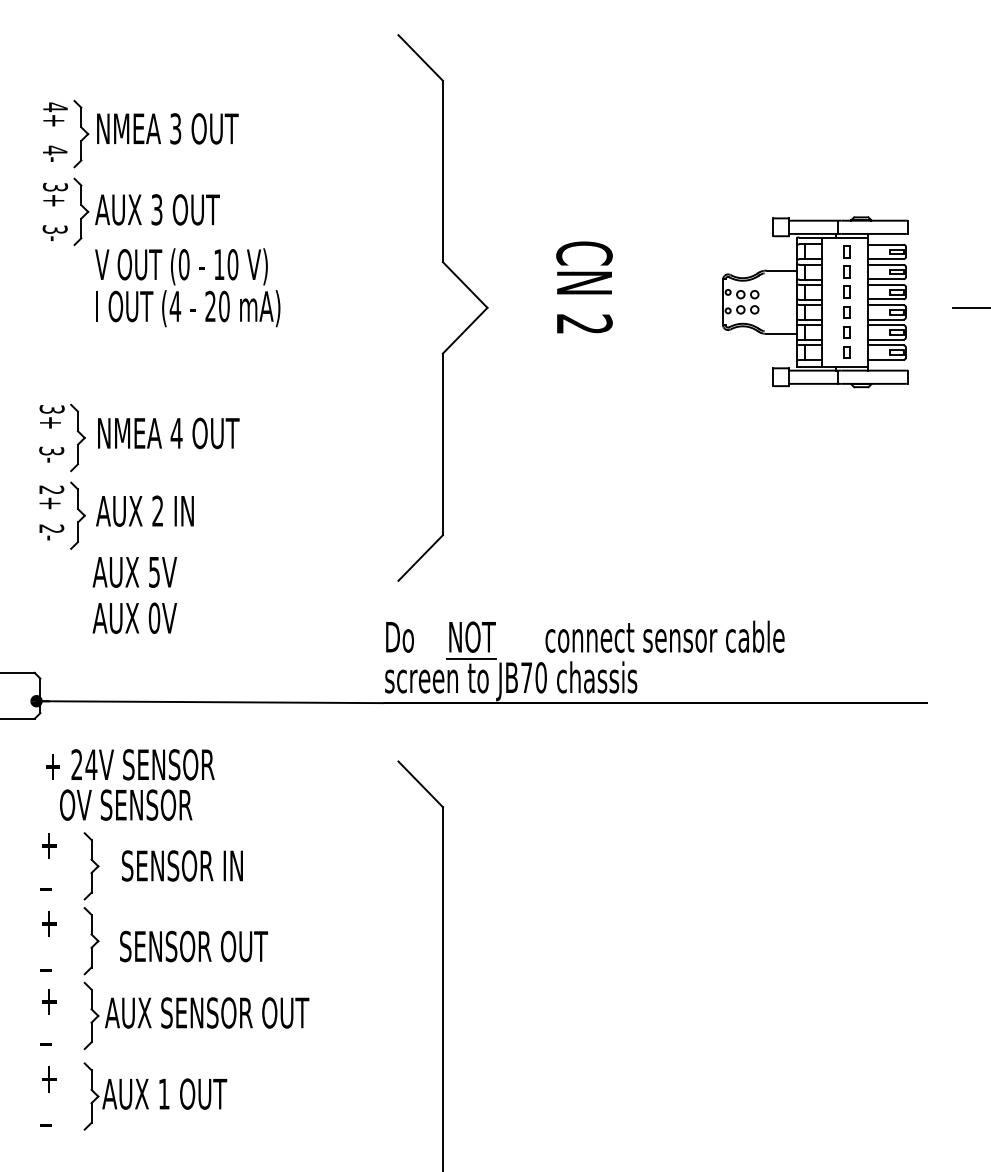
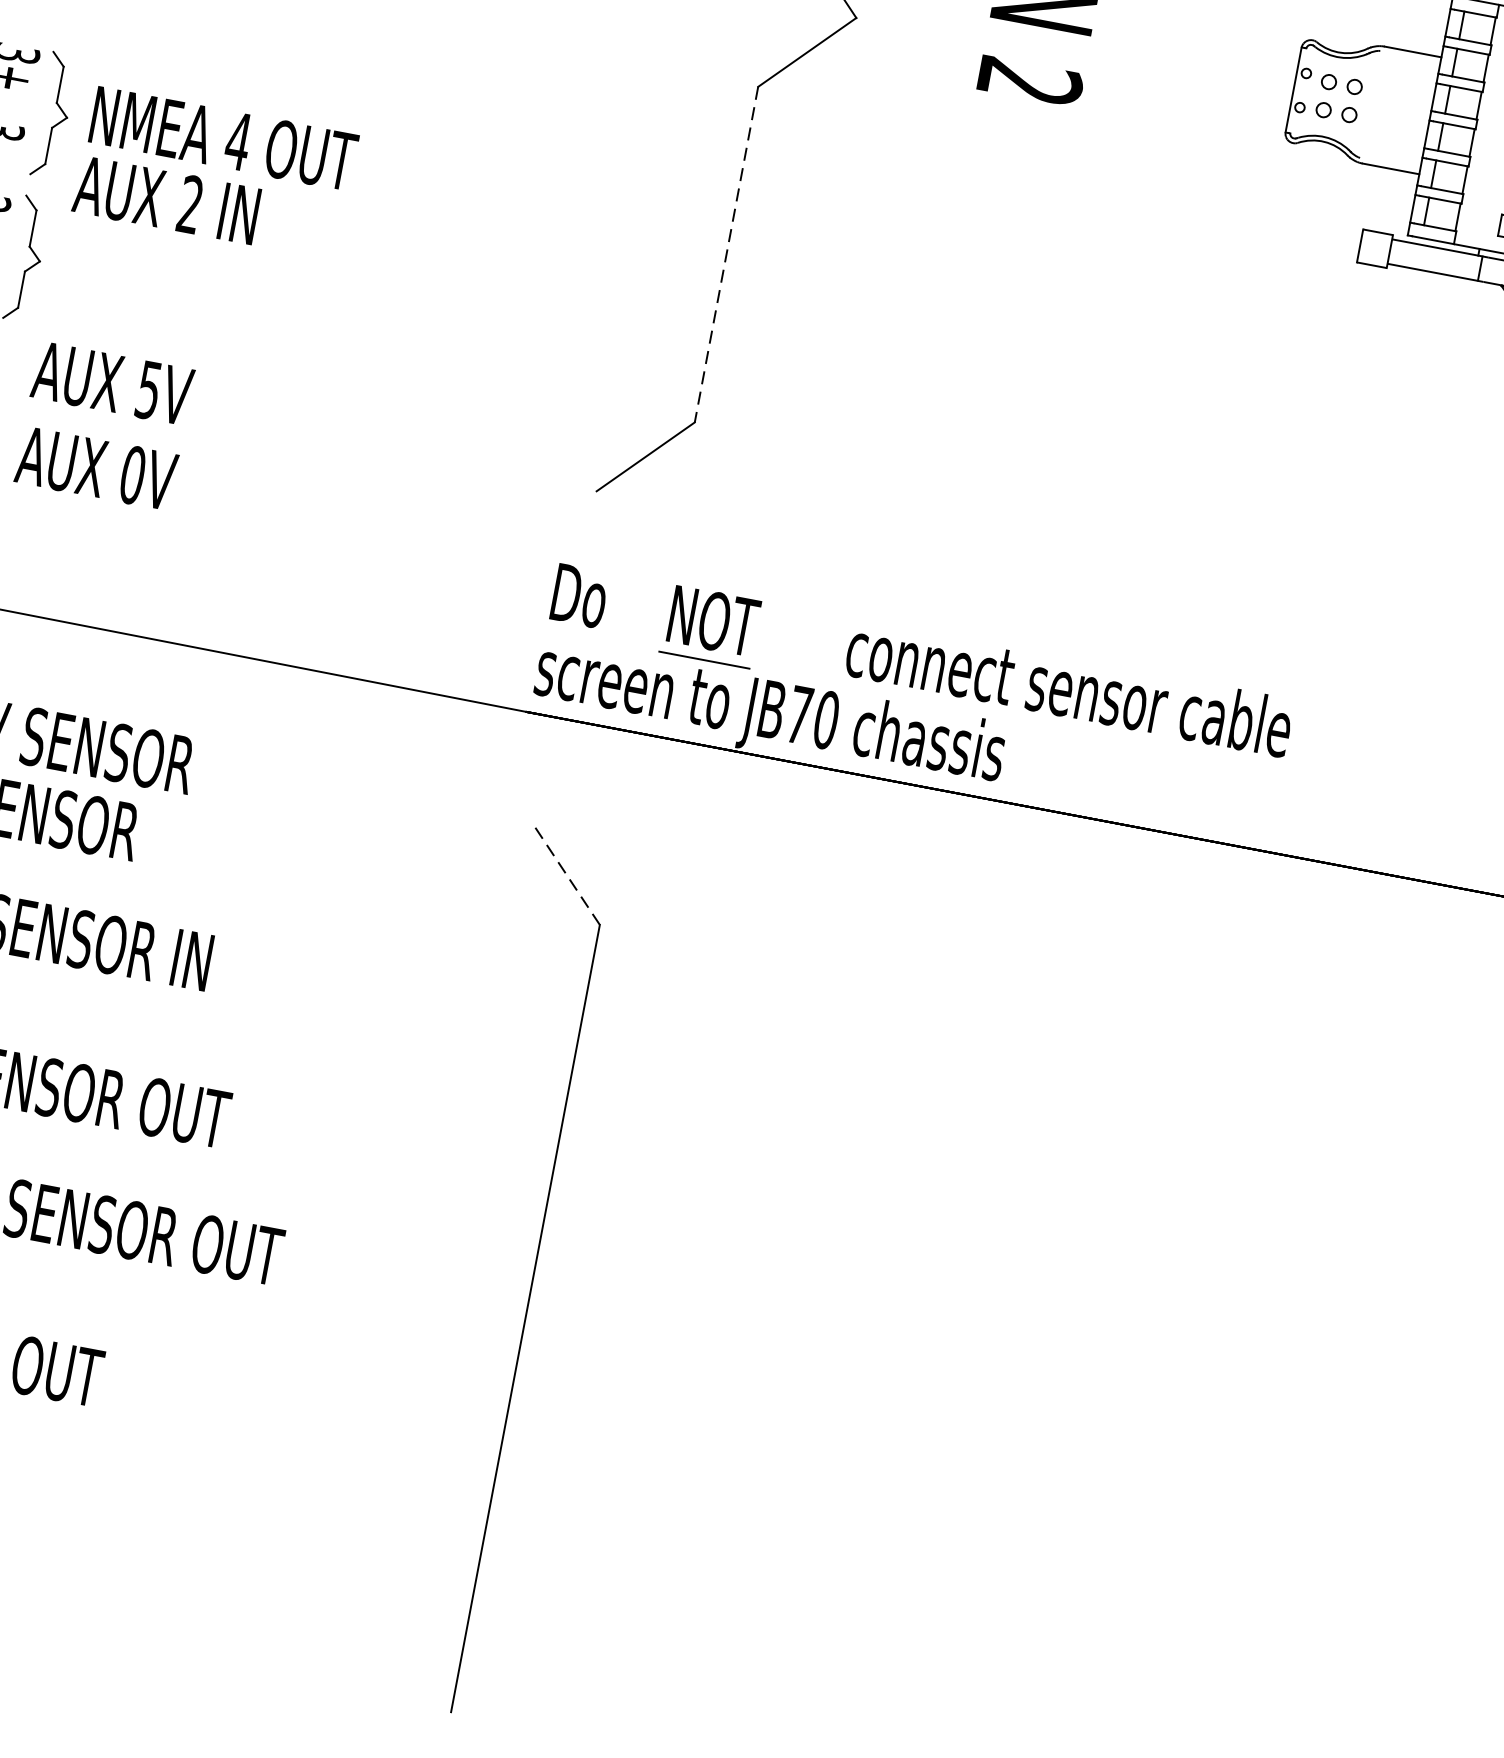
line: (442, 444) -> (725, 254), solid -> dashed
text: (144, 510) -> (166, 198), moved
line: (420, 784) -> (566, 875), solid -> dashed

